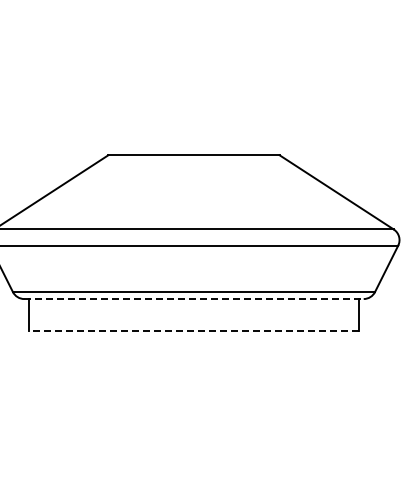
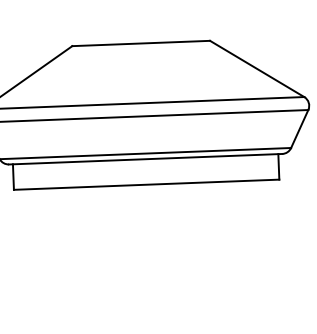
line: (194, 299) -> (146, 159), dashed -> solid
line: (194, 330) -> (147, 184), dashed -> solid

